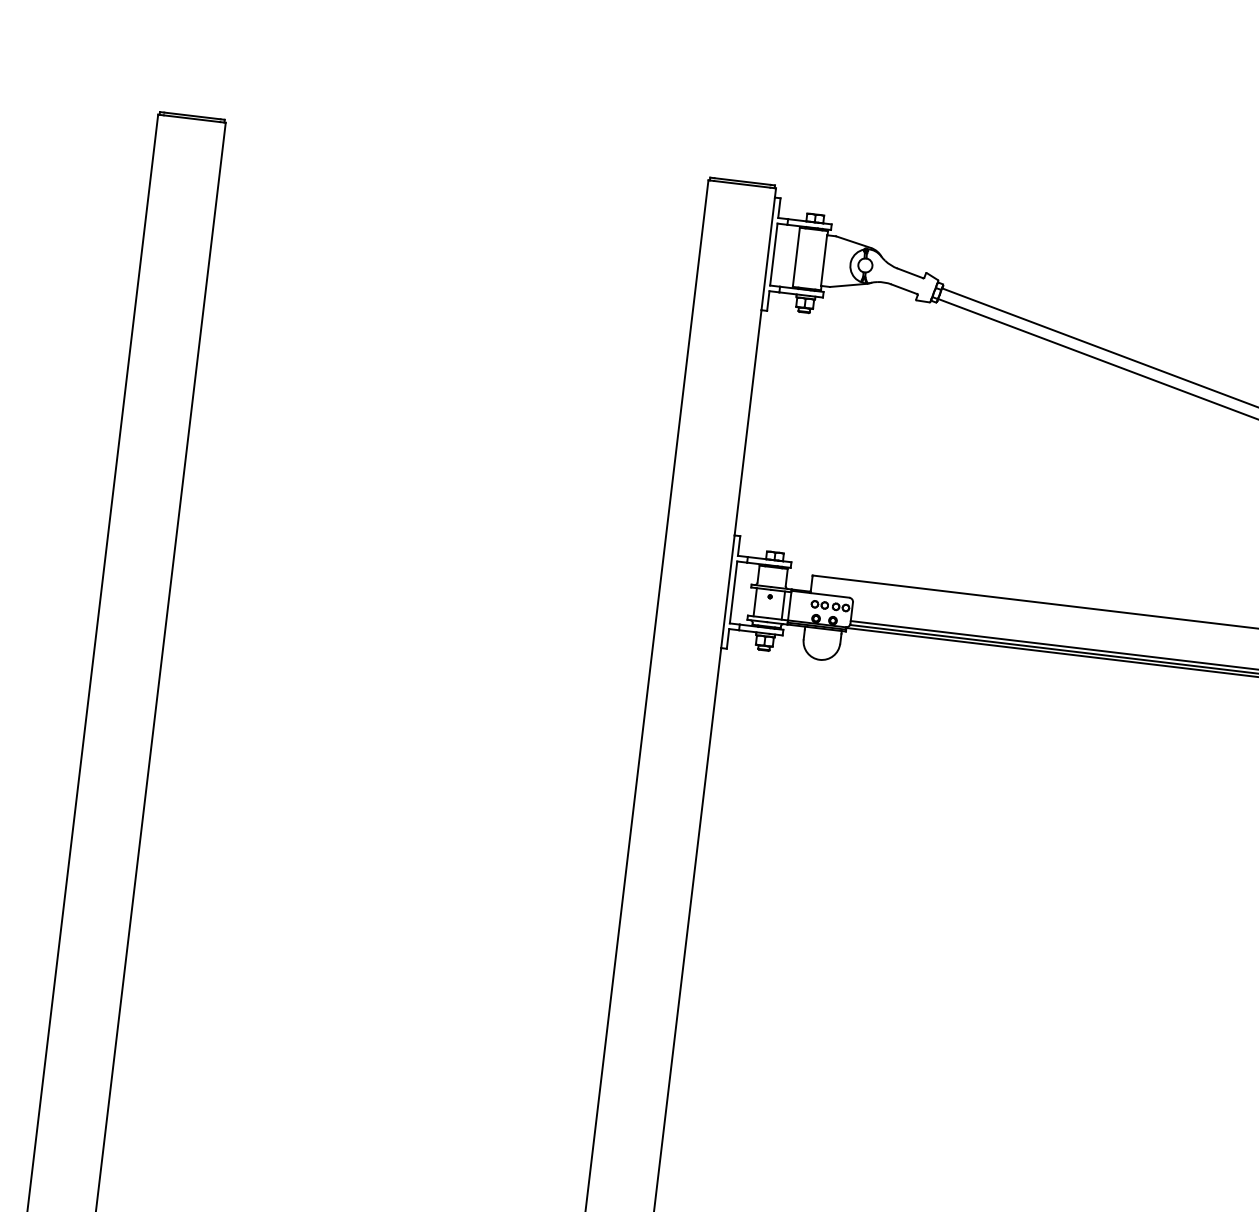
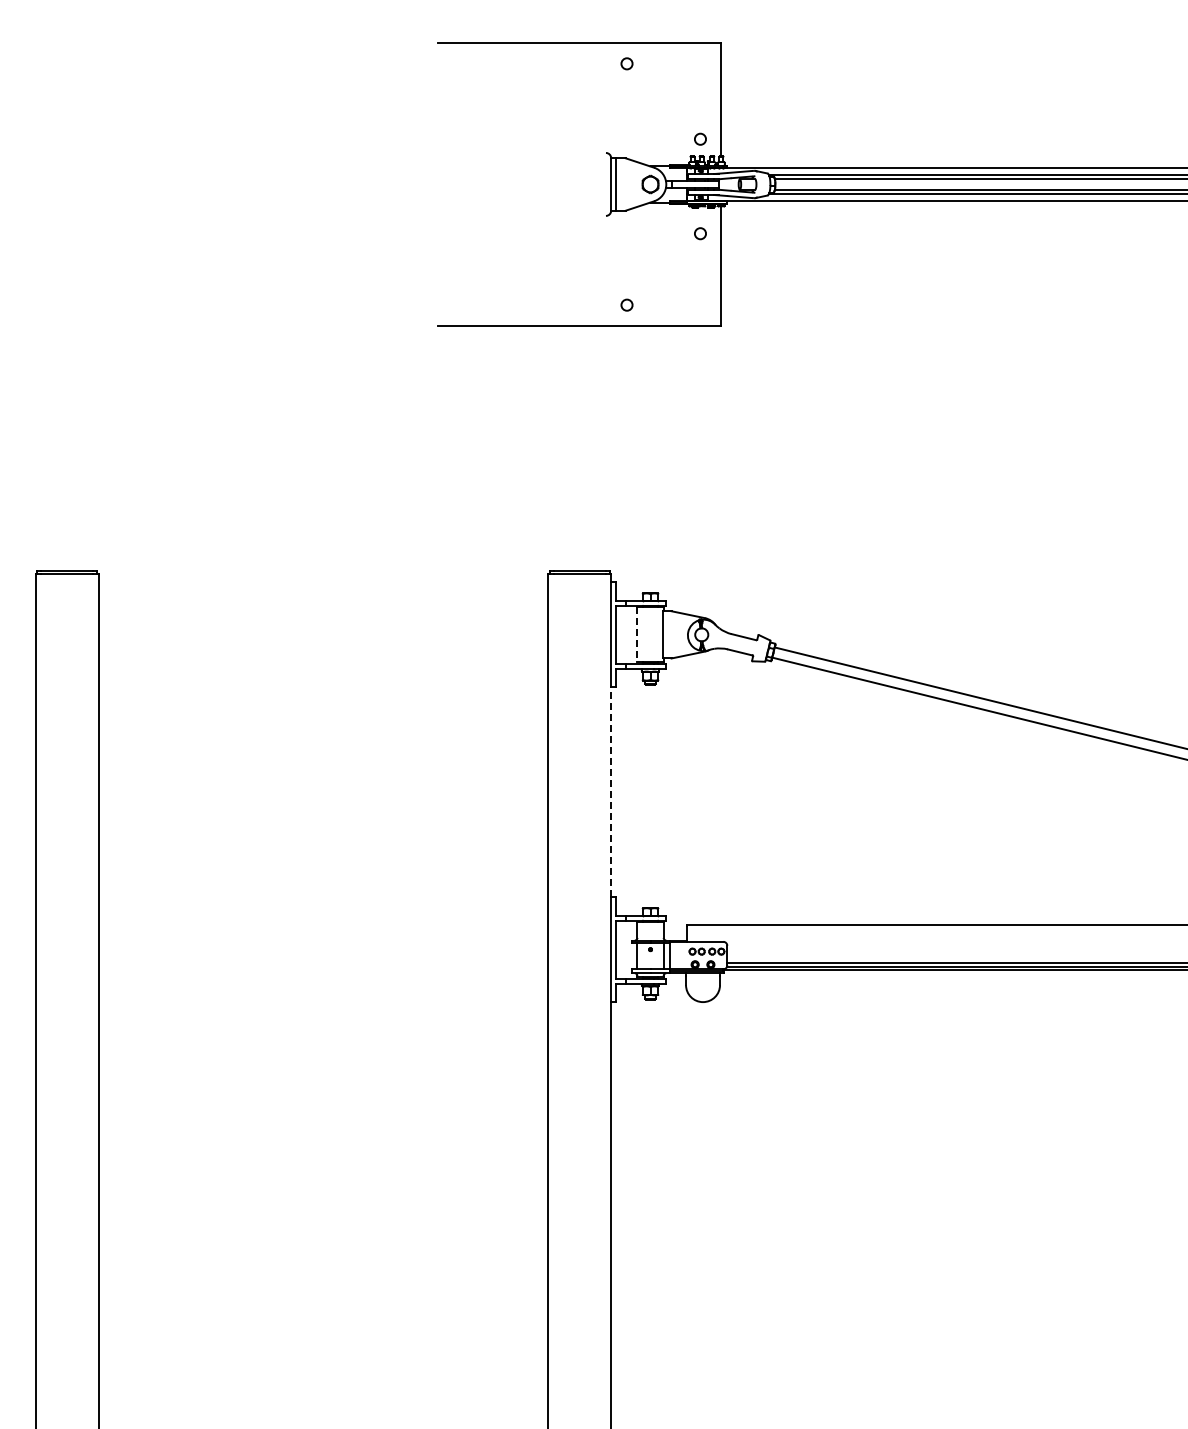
line: (796, 256) -> (637, 634), solid -> dashed
line: (748, 423) -> (611, 792), solid -> dashed

